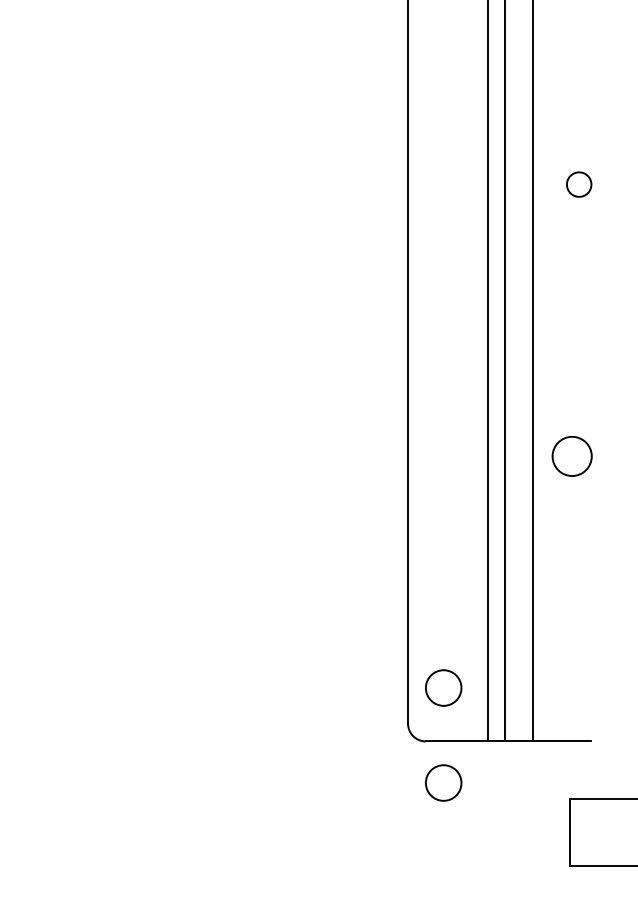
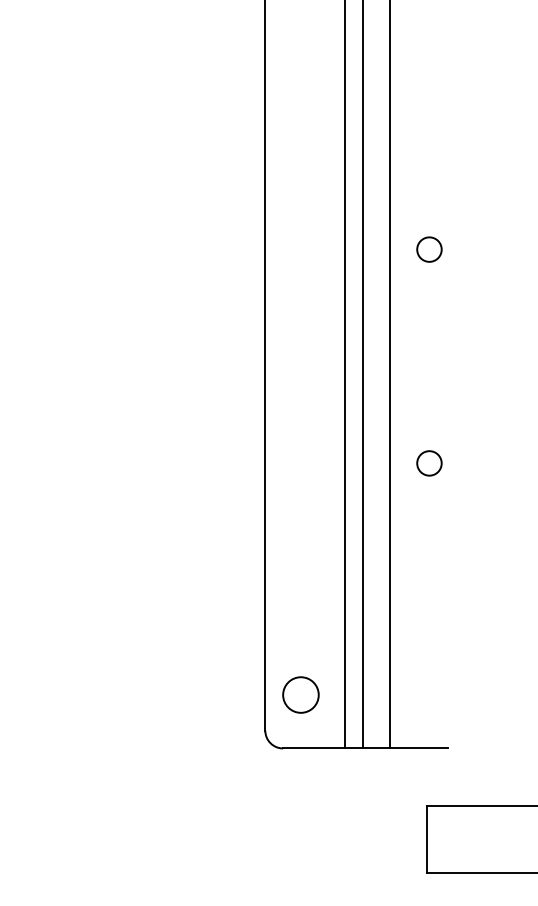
circle: (579, 184) -> (429, 249), moved
circle: (571, 456) -> (428, 463), size x0.62
circle: (443, 782) -> (300, 789), removed

